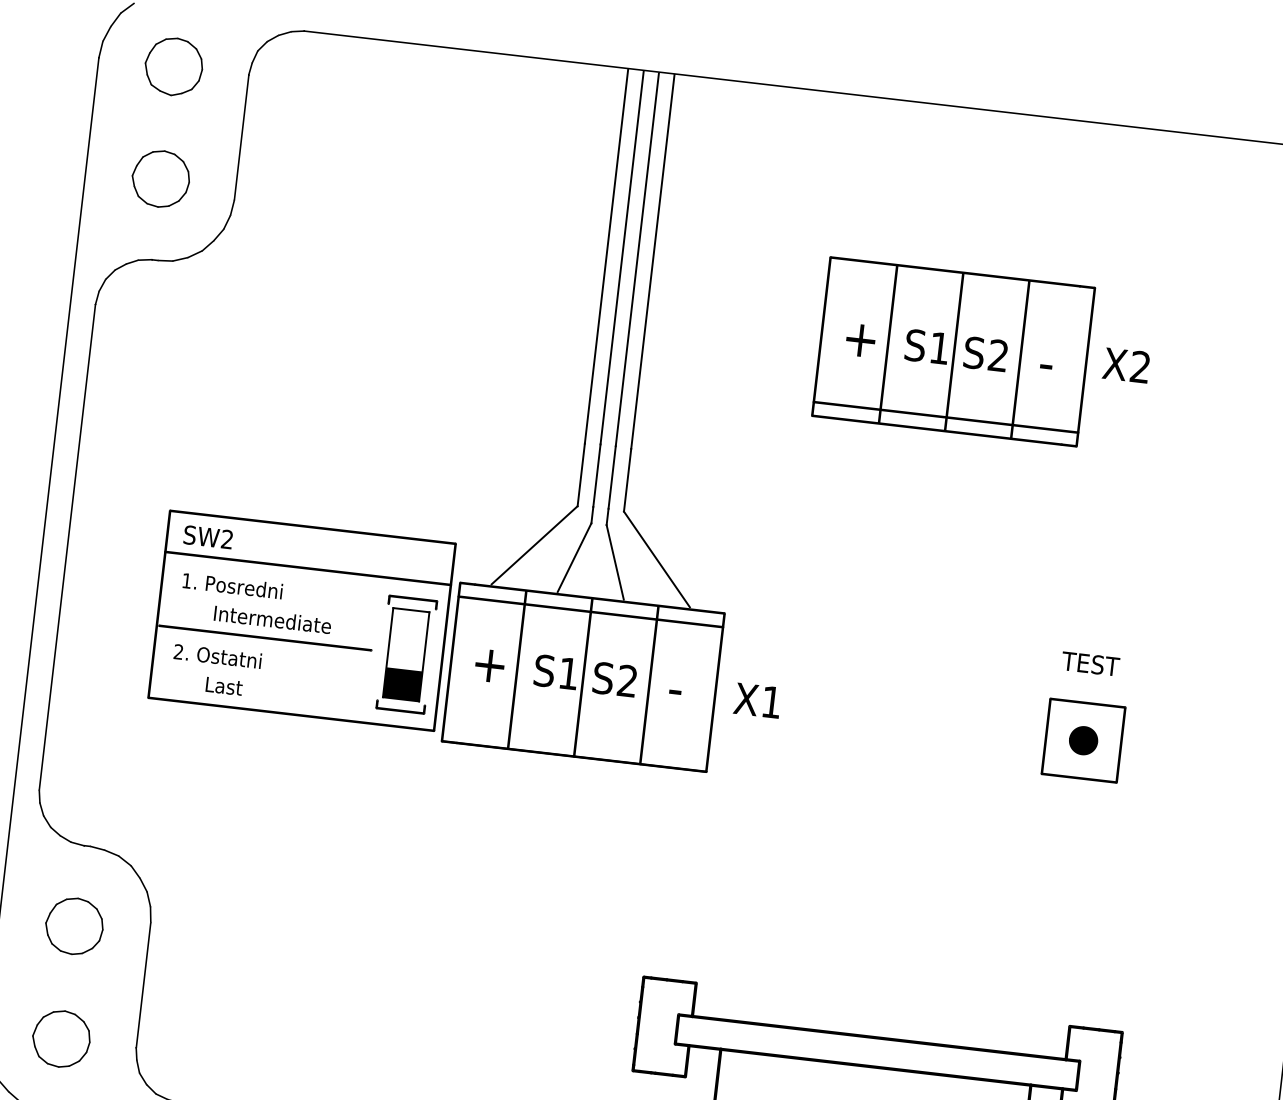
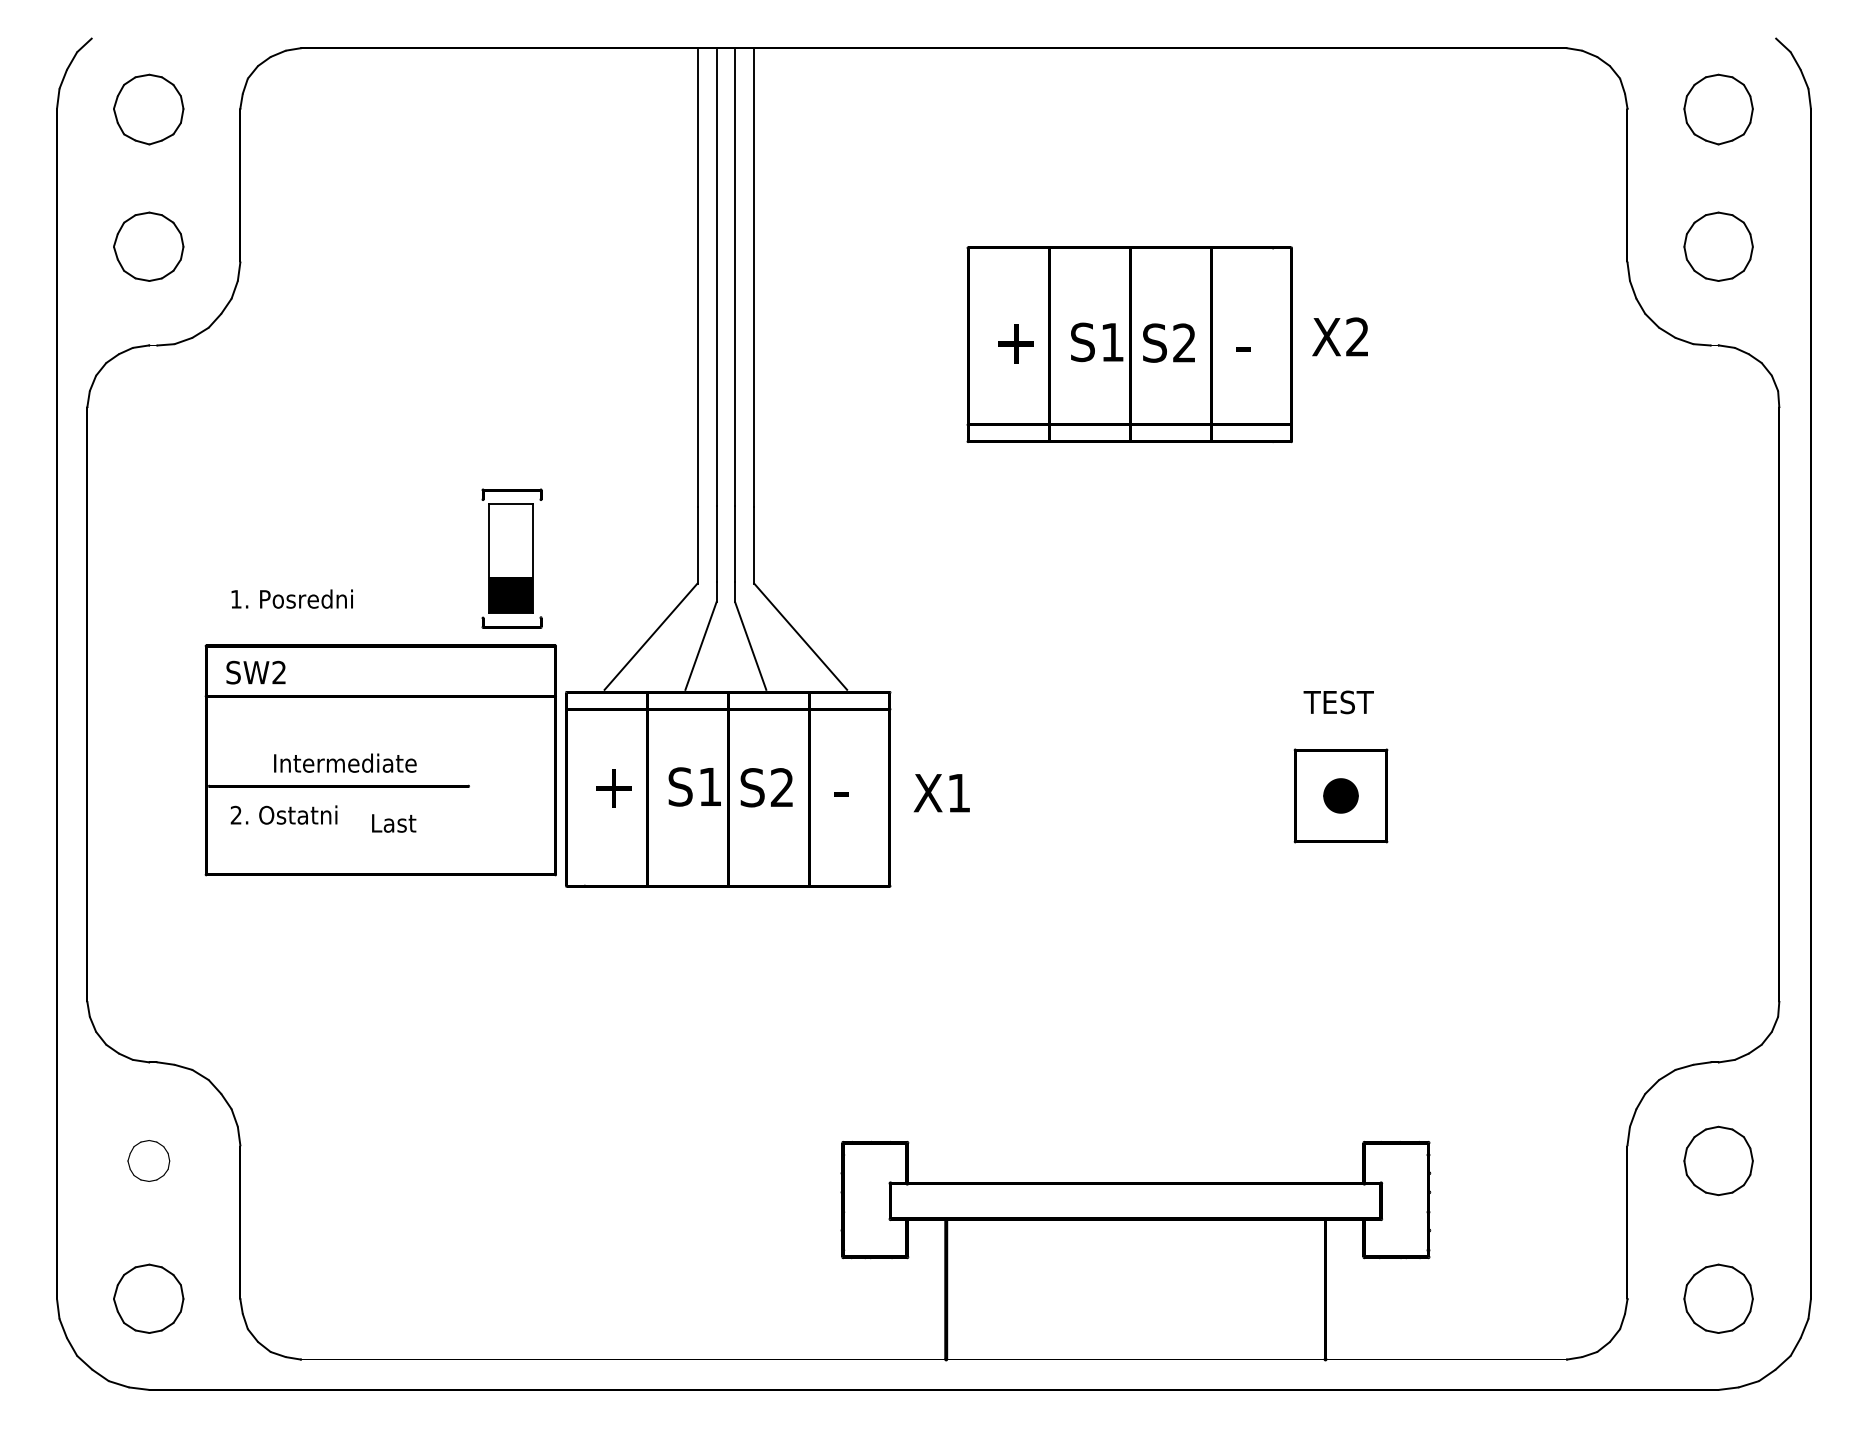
text: (232, 585) -> (291, 598), moved
part: (406, 654) -> (511, 558), moved
text: (224, 686) -> (394, 823), moved
part: (74, 925) -> (148, 1160), size x0.6

